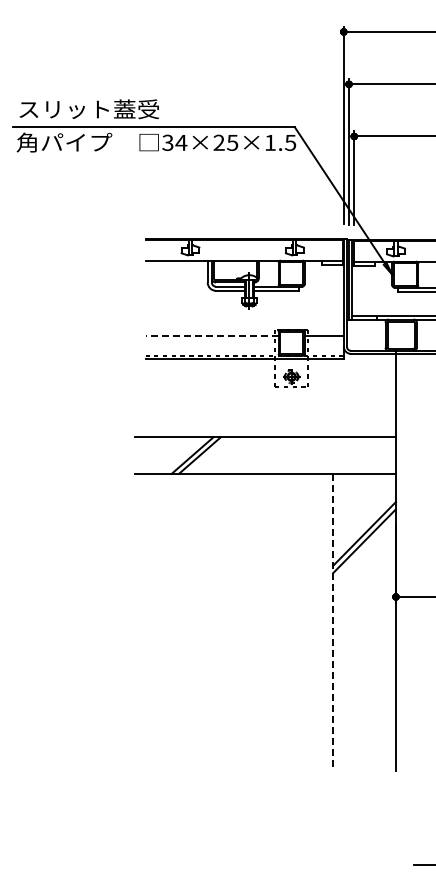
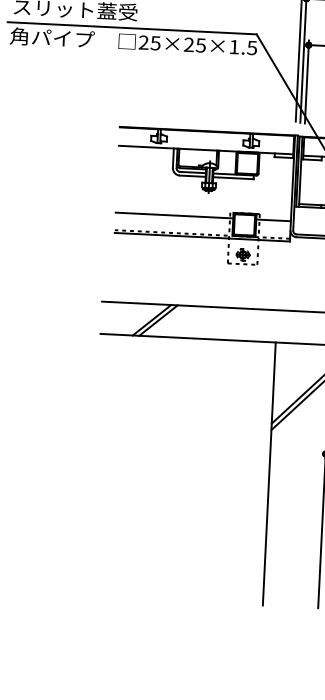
text: (174, 142) -> (149, 42), 34×25×1.5 -> 25×25×1.5
line: (211, 336) -> (173, 215), dashed -> solid
line: (333, 622) -> (269, 473), dashed -> solid

